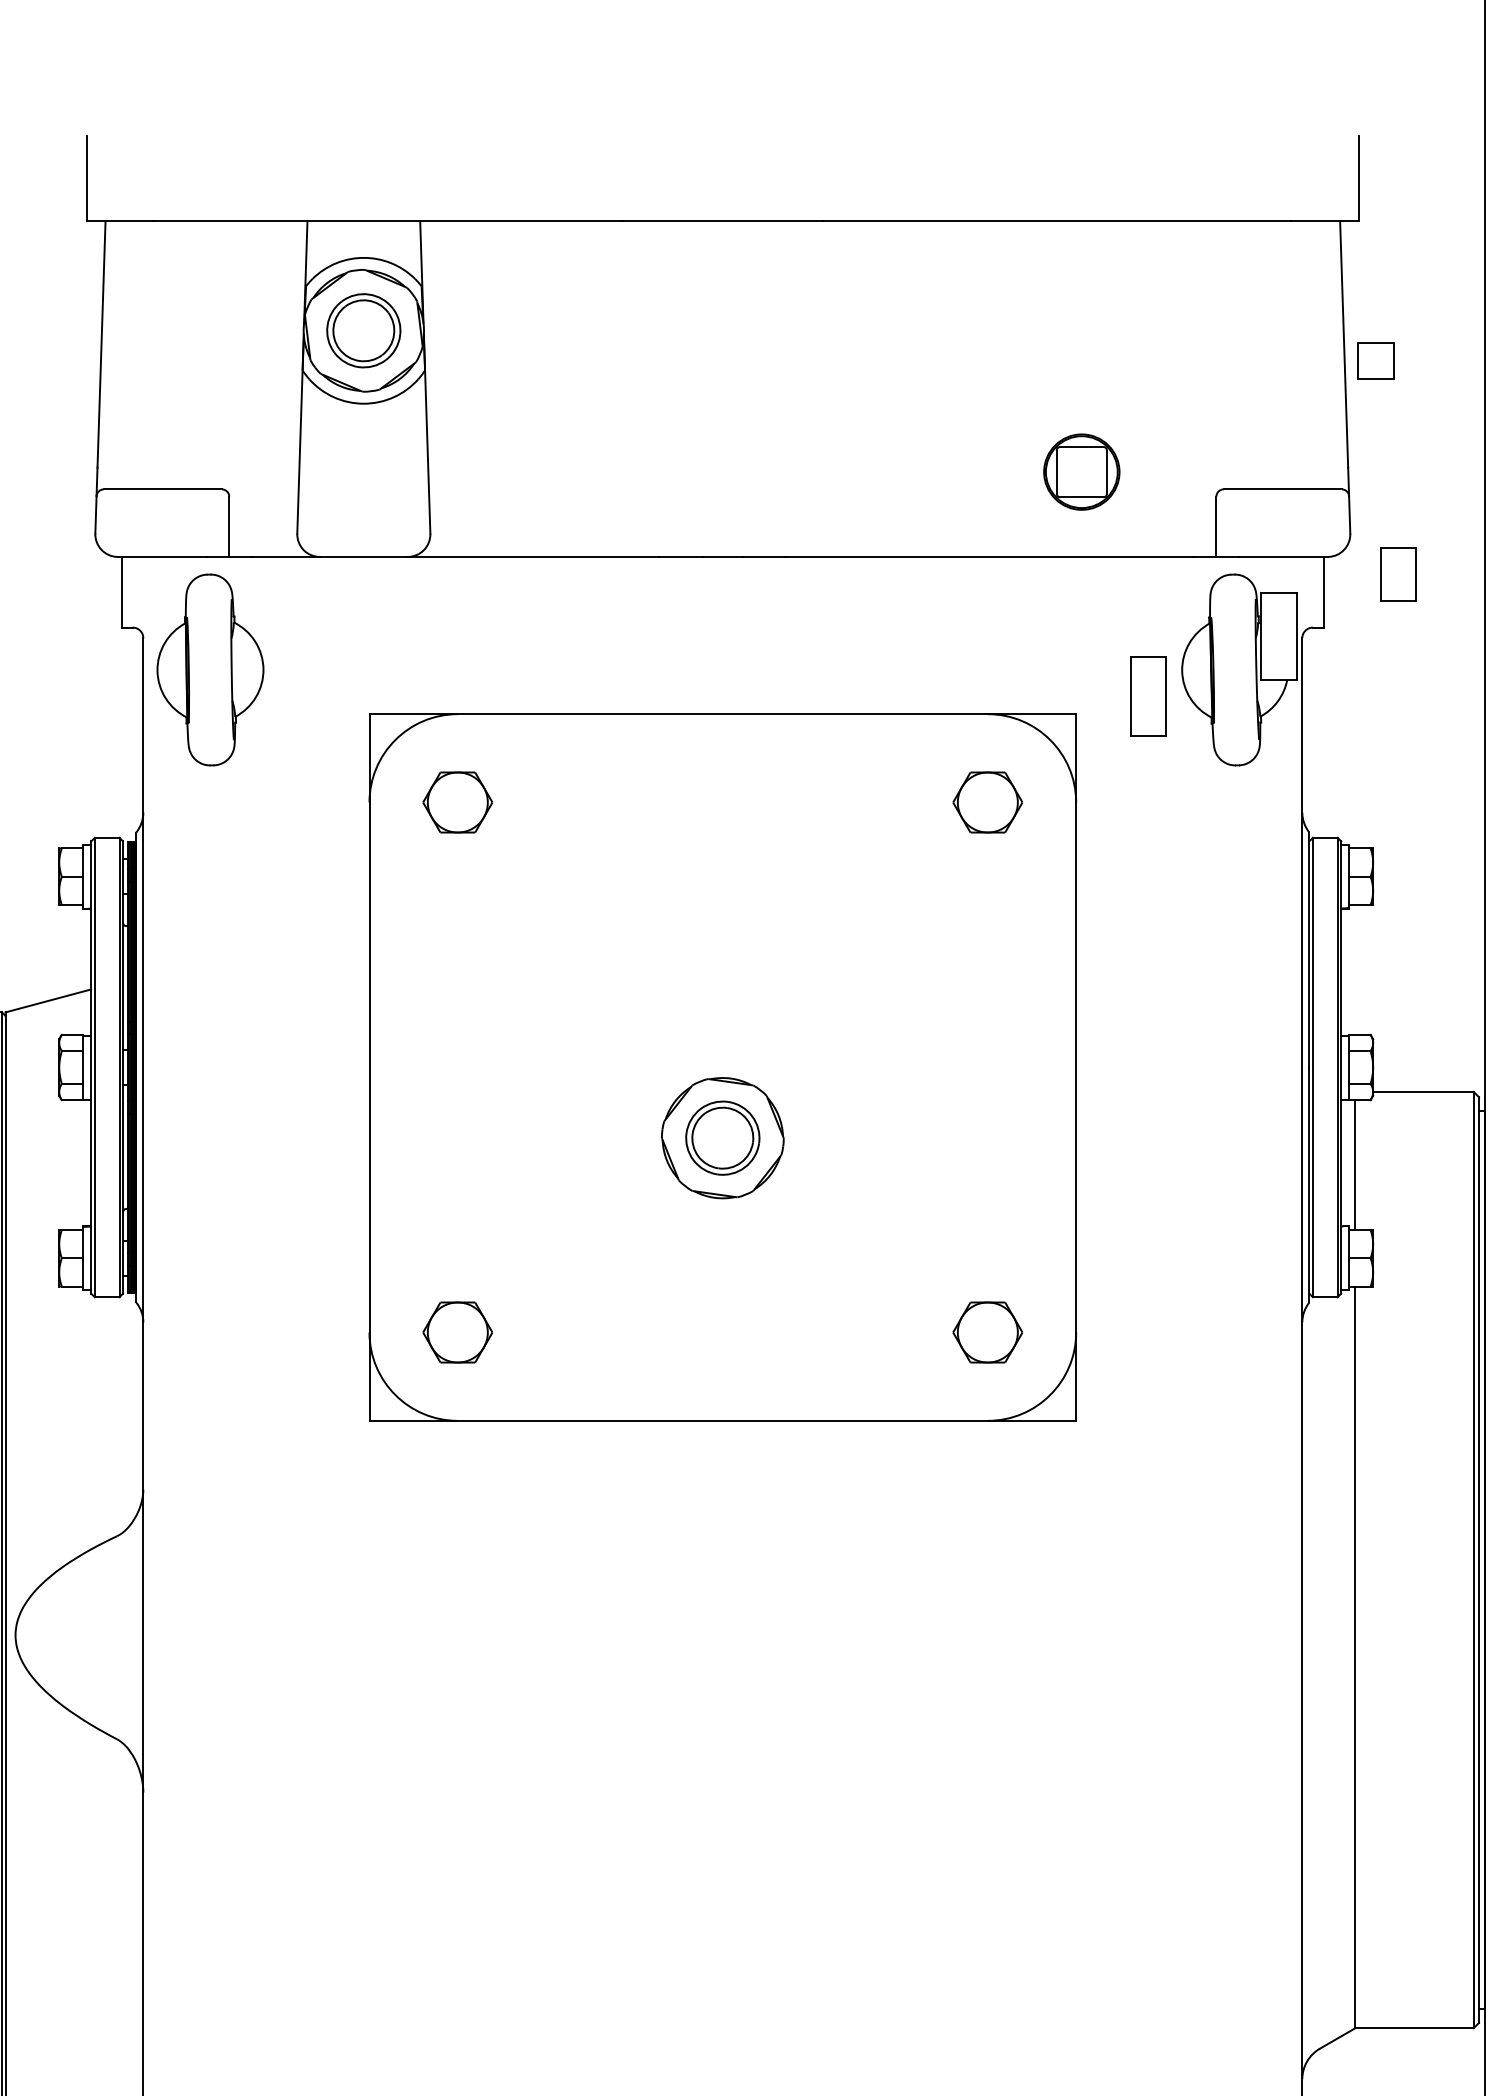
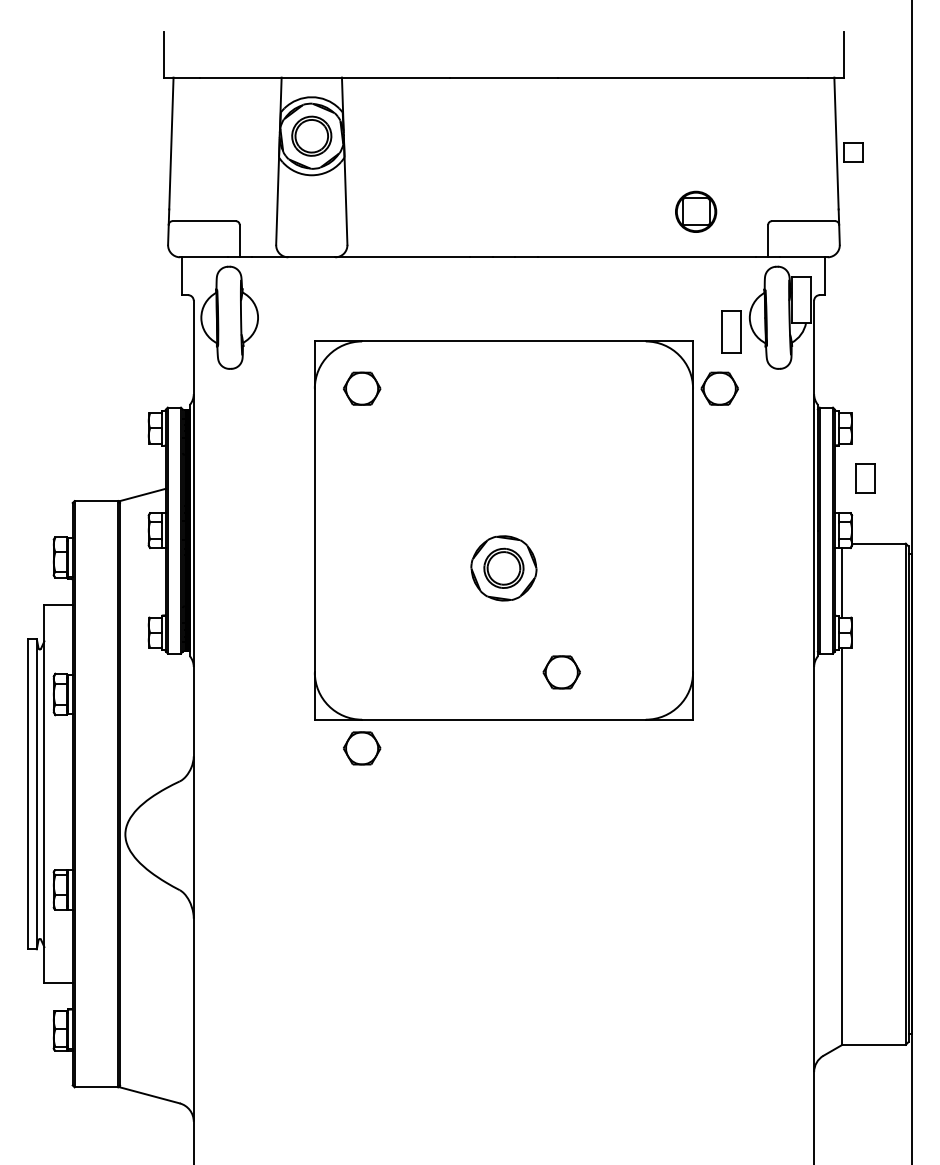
part: (1398, 574) -> (865, 478), moved
part: (987, 802) -> (719, 388), moved
part: (458, 1332) -> (362, 748), moved
part: (987, 1332) -> (561, 672), moved

